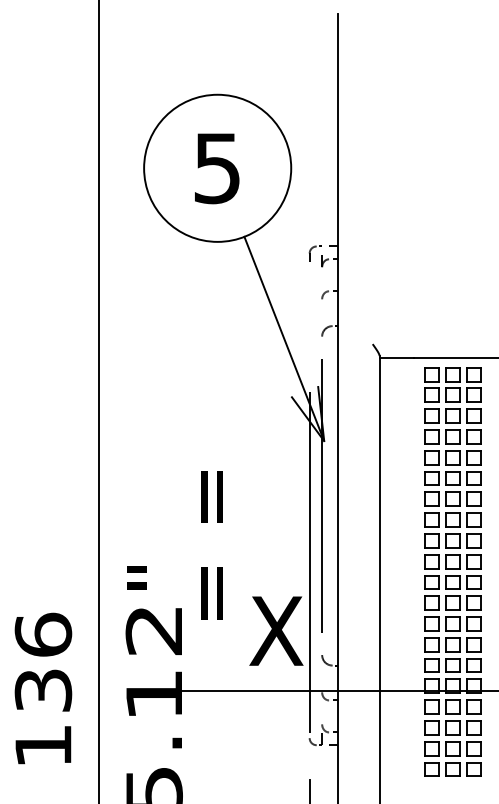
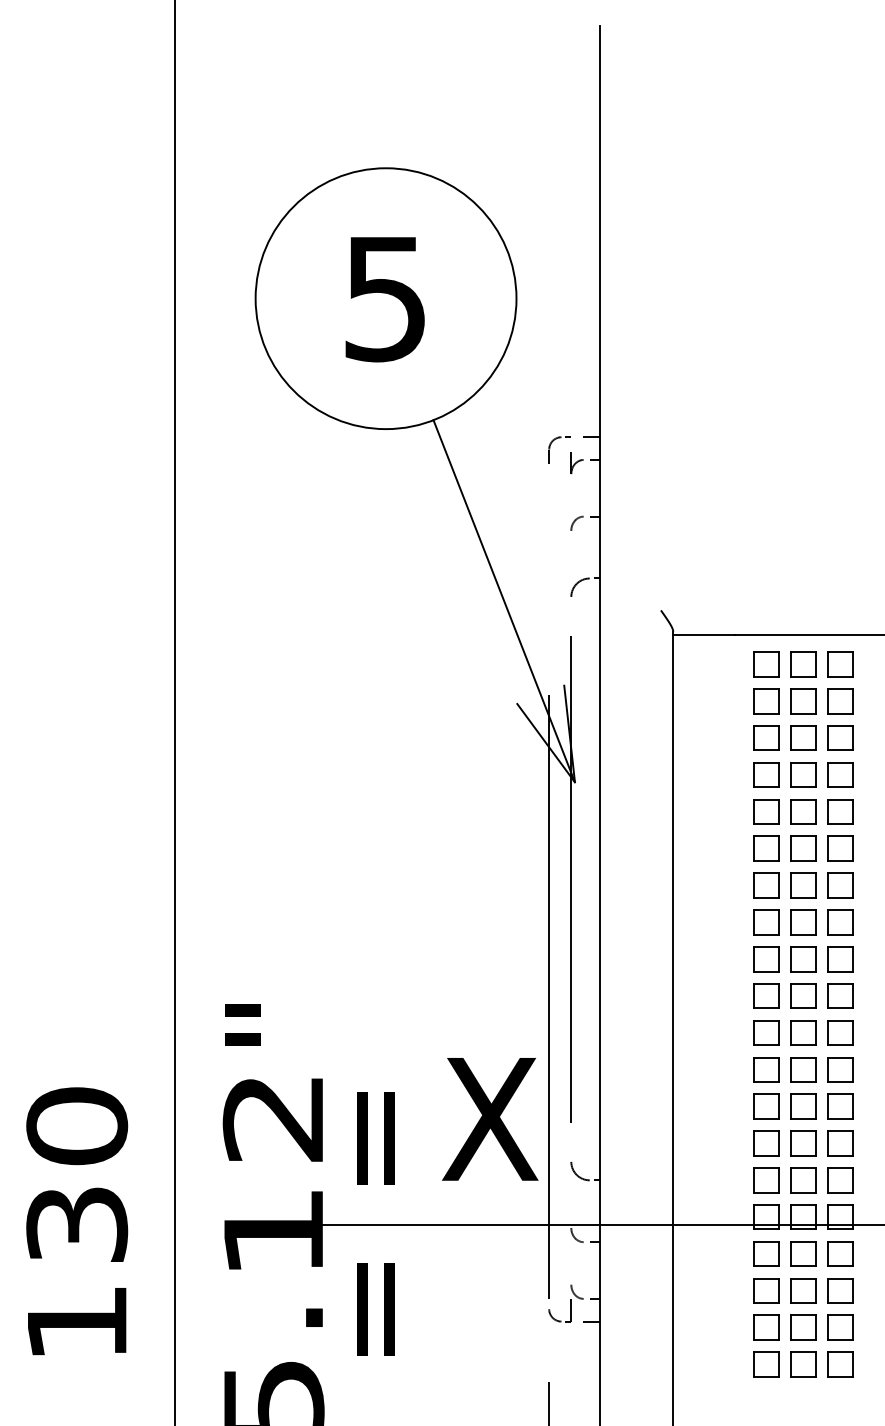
text: (211, 545) -> (375, 1224), moved
text: (43, 634) -> (77, 1125), 136 -> 130

